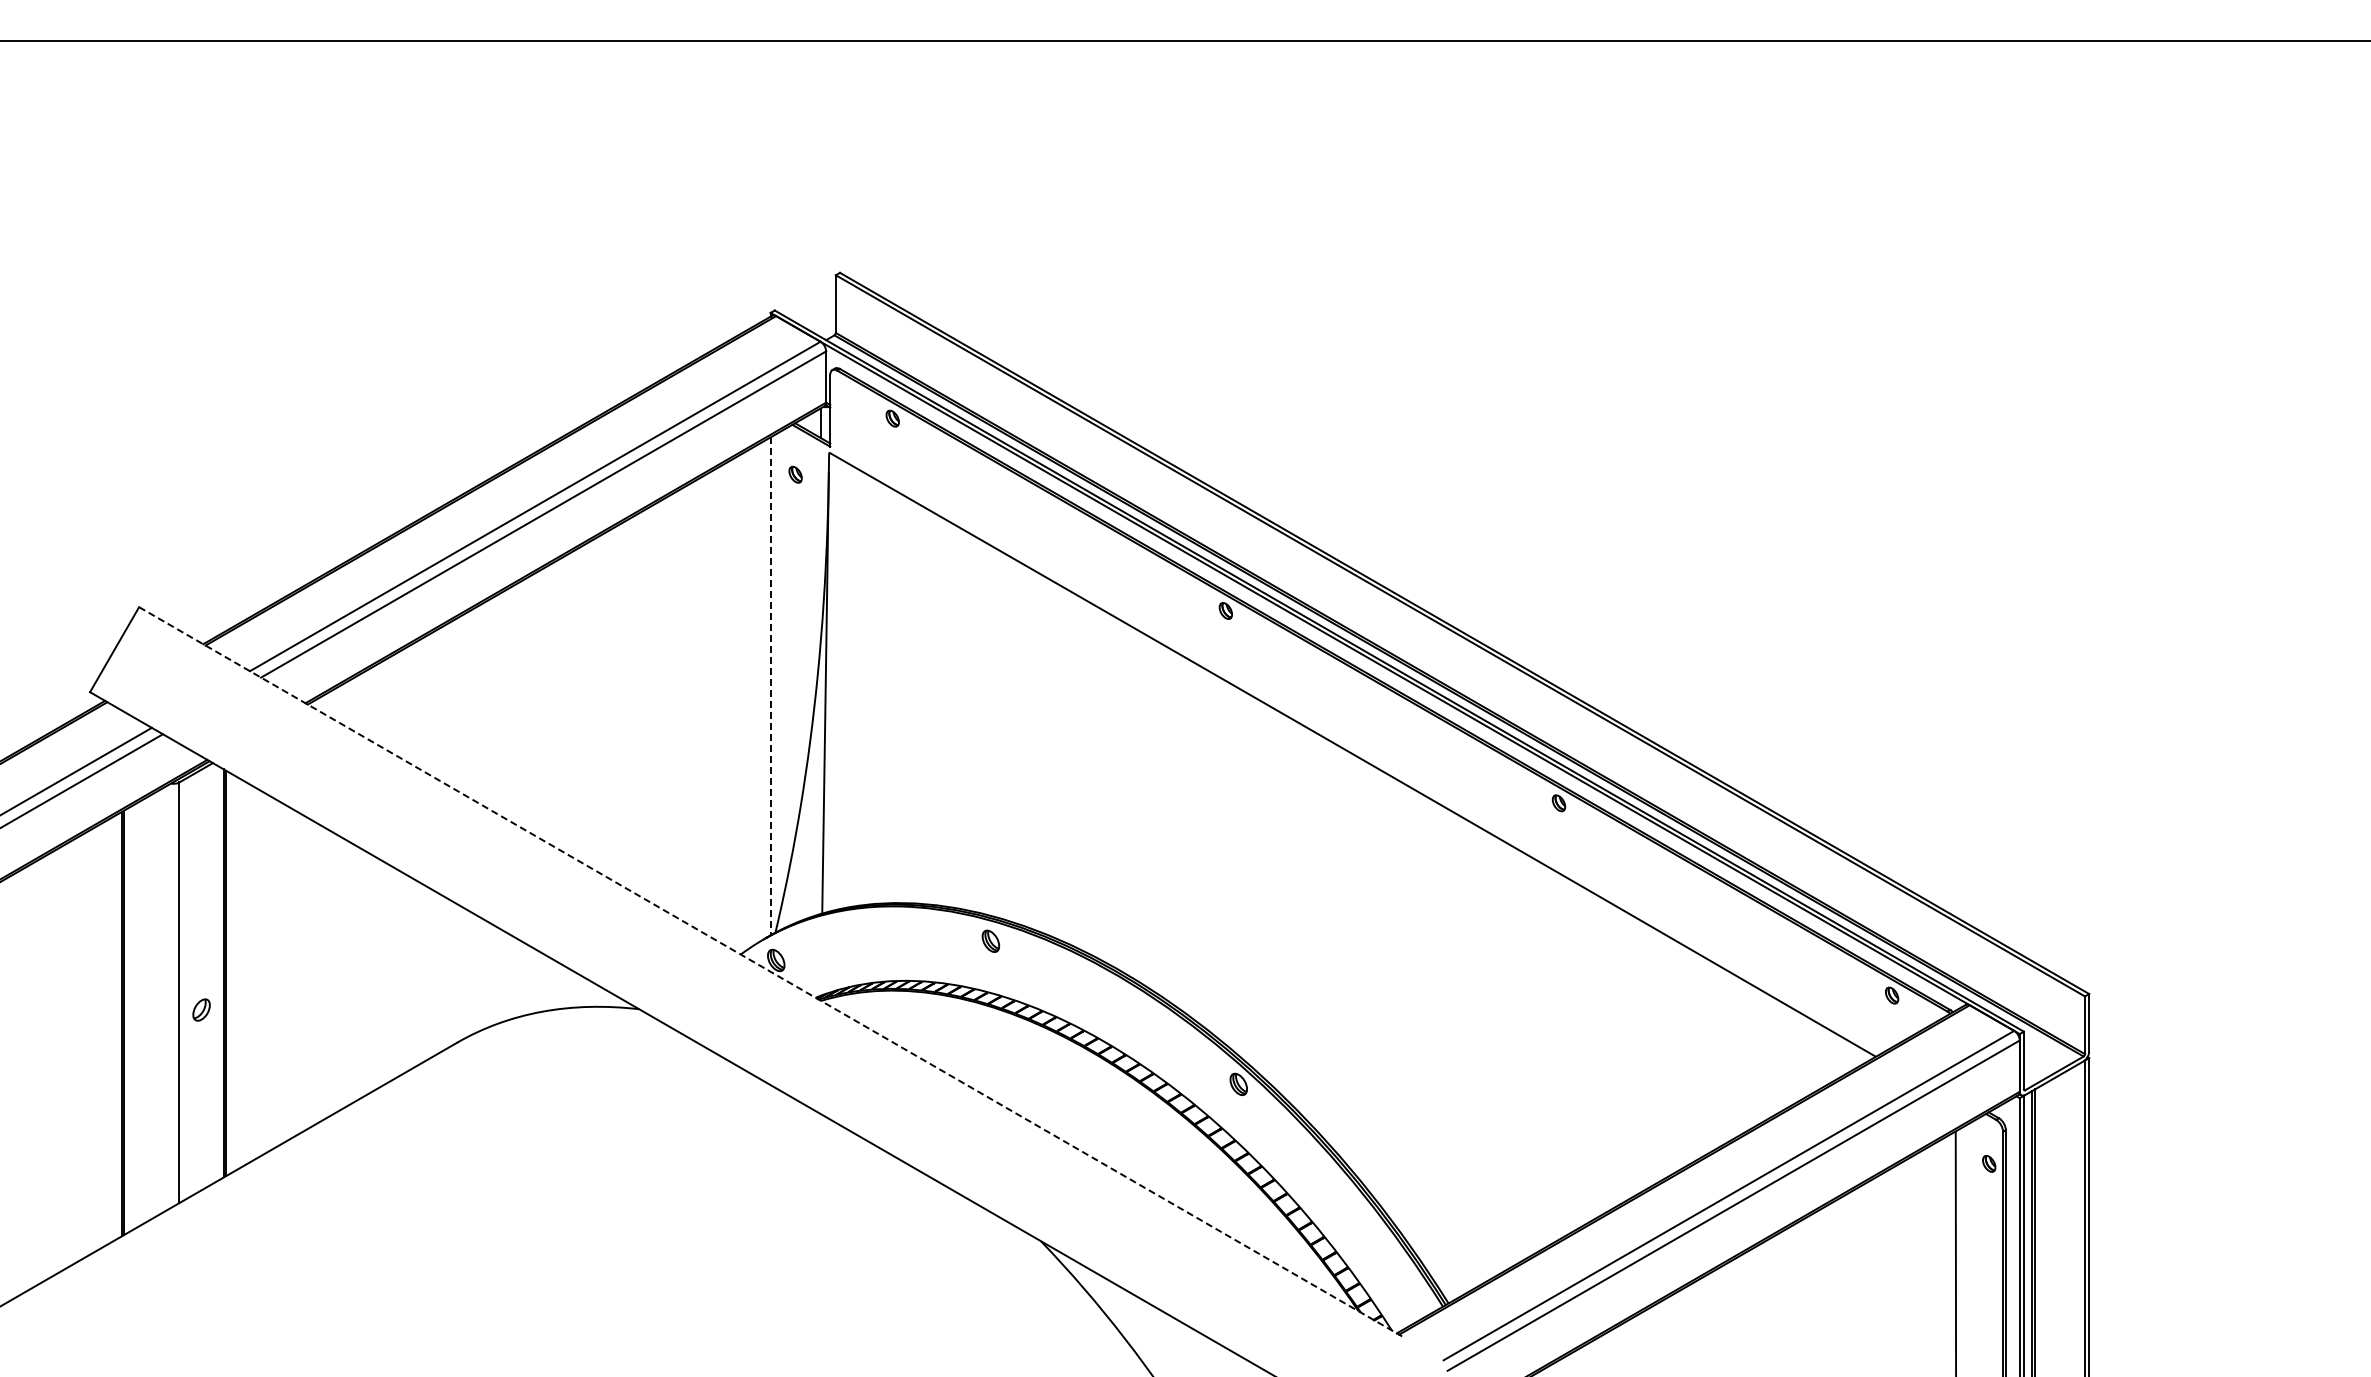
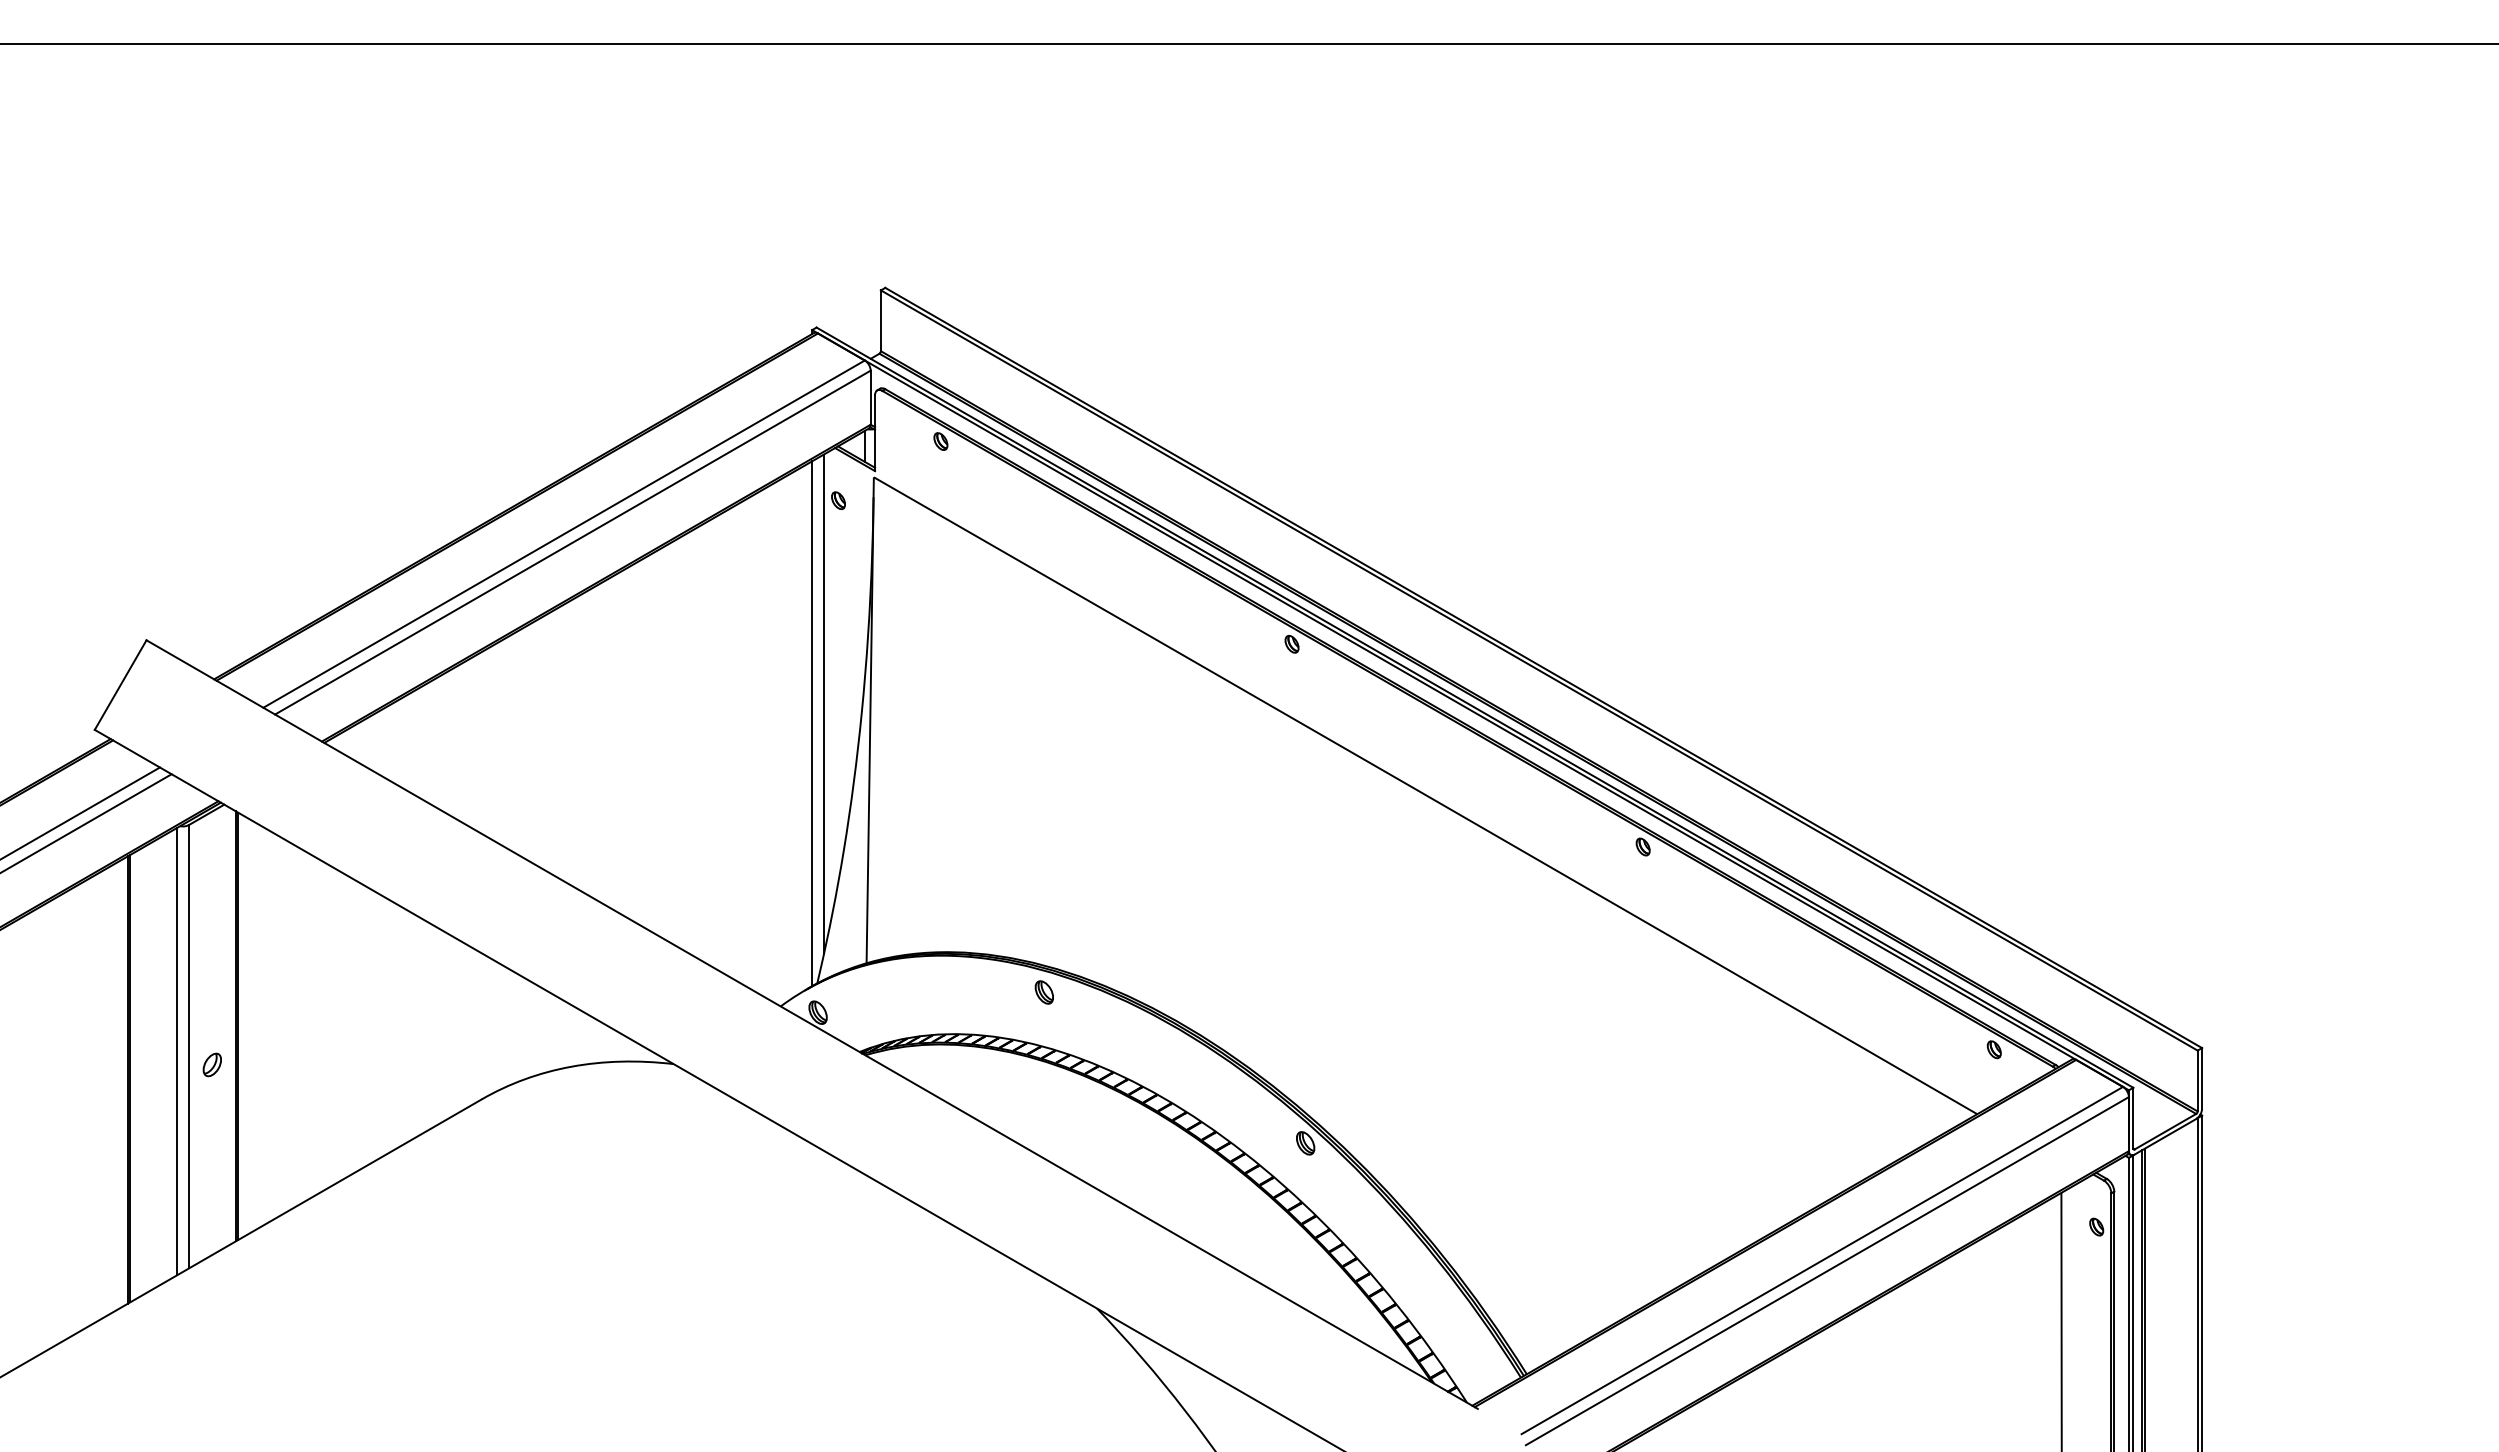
line: (781, 667) -> (823, 703), added
line: (770, 686) -> (812, 723), dashed -> solid
line: (771, 972) -> (813, 1025), dashed -> solid
line: (168, 997) -> (177, 1051), added

